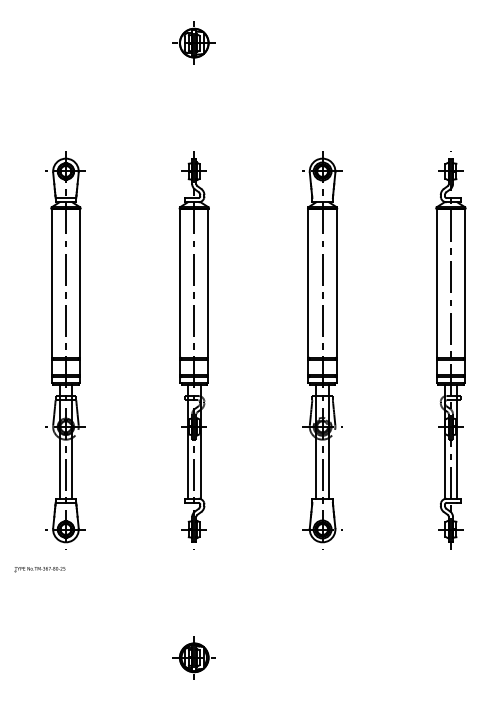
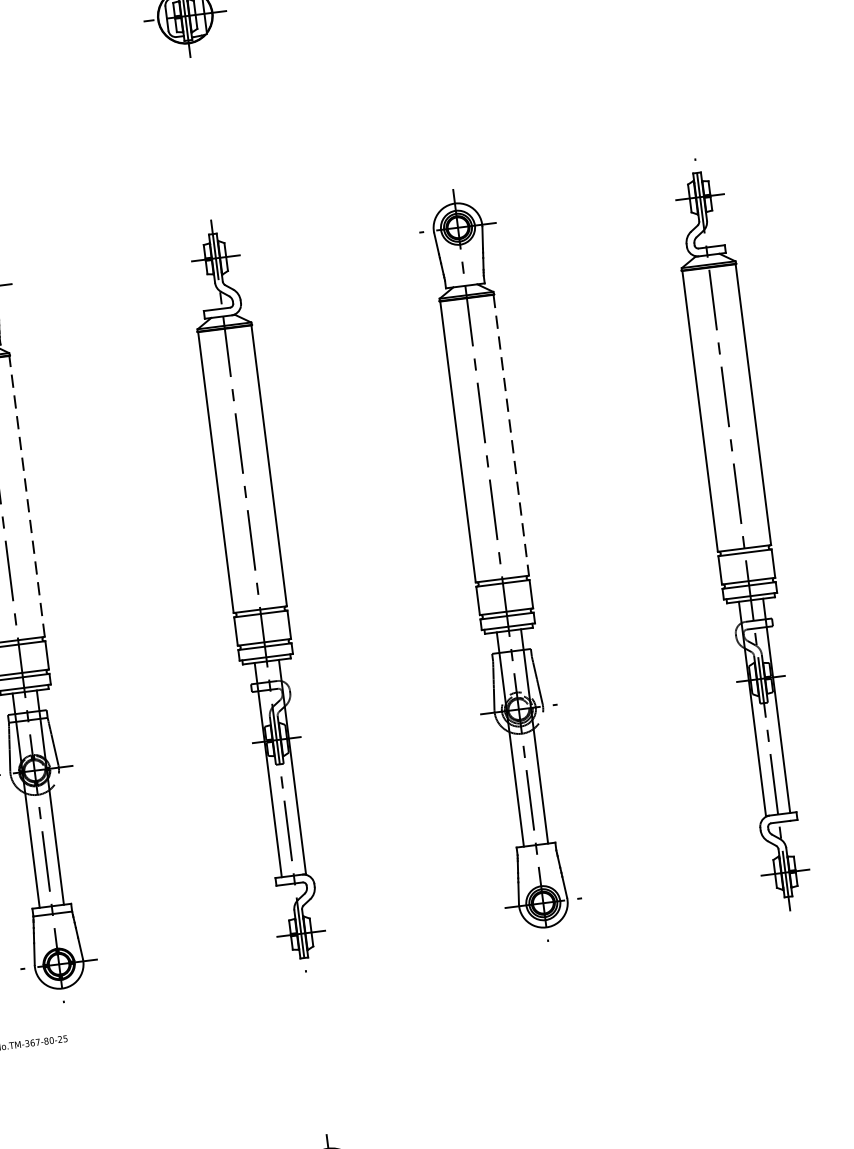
line: (80, 282) -> (27, 494), solid -> dashed
line: (336, 283) -> (510, 435), solid -> dashed

